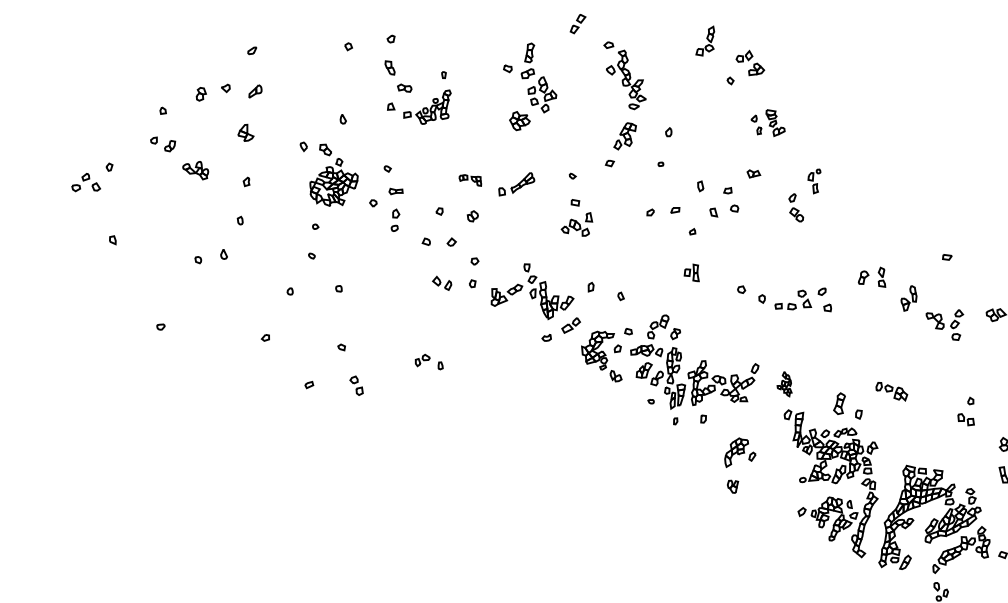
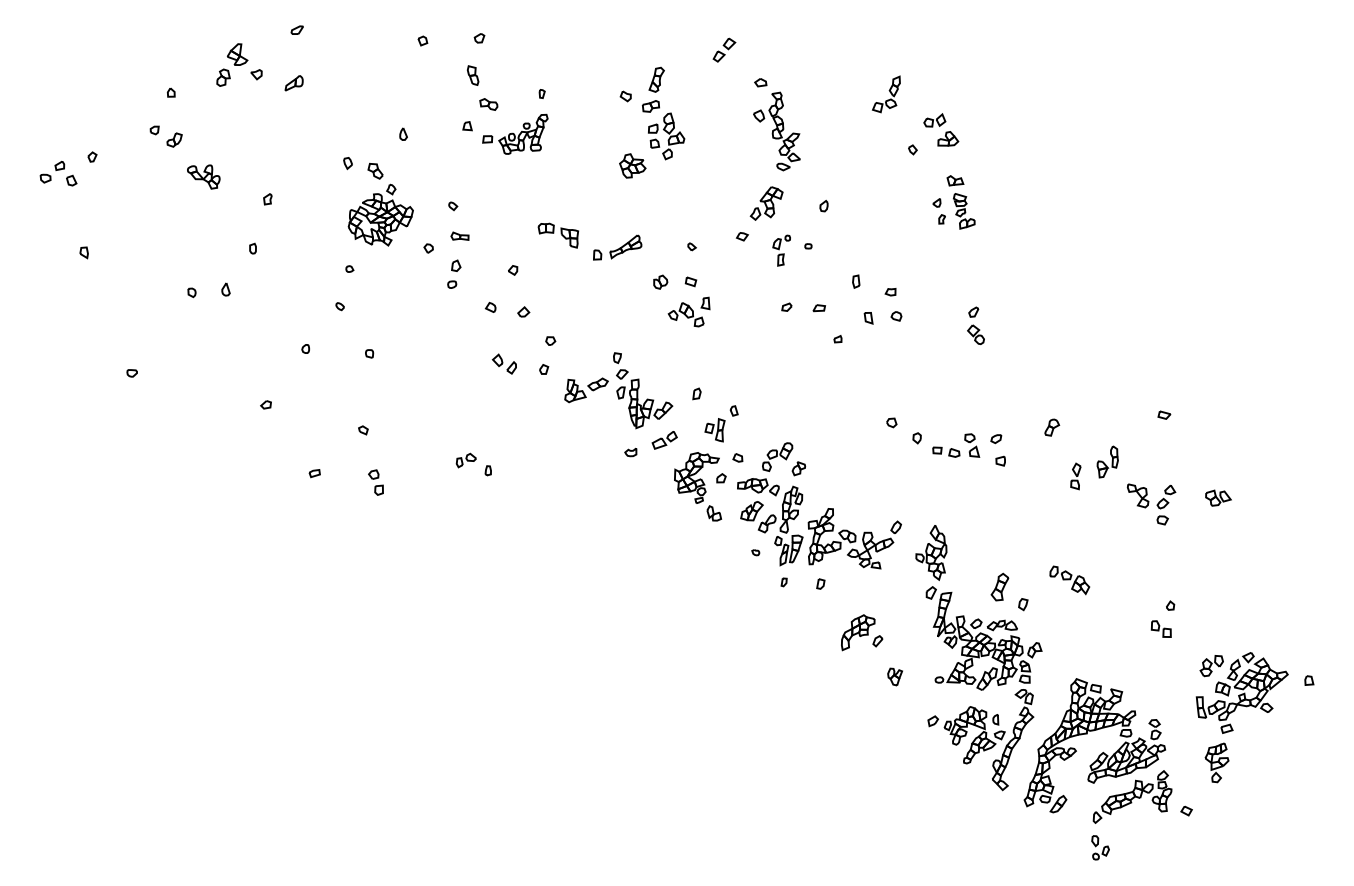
part: (245, 132) -> (237, 54), moved
part: (753, 173) -> (955, 180), moved
part: (470, 180) -> (558, 235), size x1.43
part: (814, 181) -> (781, 250), moved
part: (472, 215) -> (660, 281), moved
part: (691, 273) -> (714, 430), moved
part: (881, 277) -> (1075, 476), moved
part: (784, 384) -> (931, 552), size x1.67
part: (732, 486) -> (894, 676), moved

